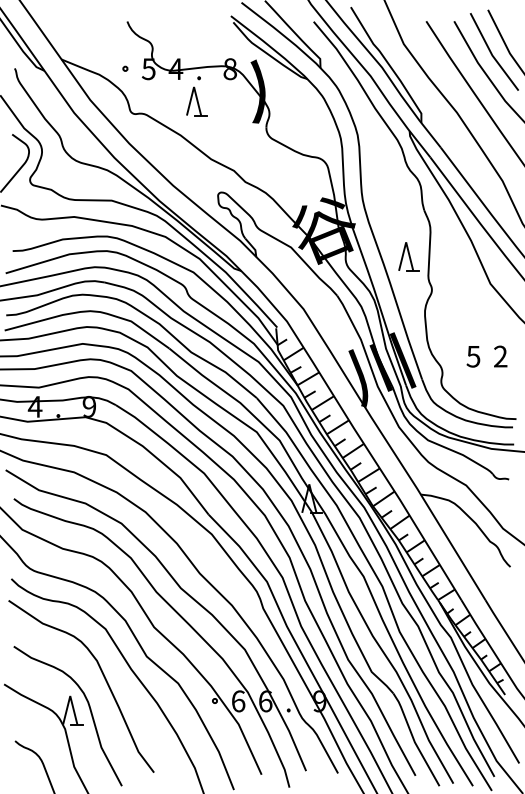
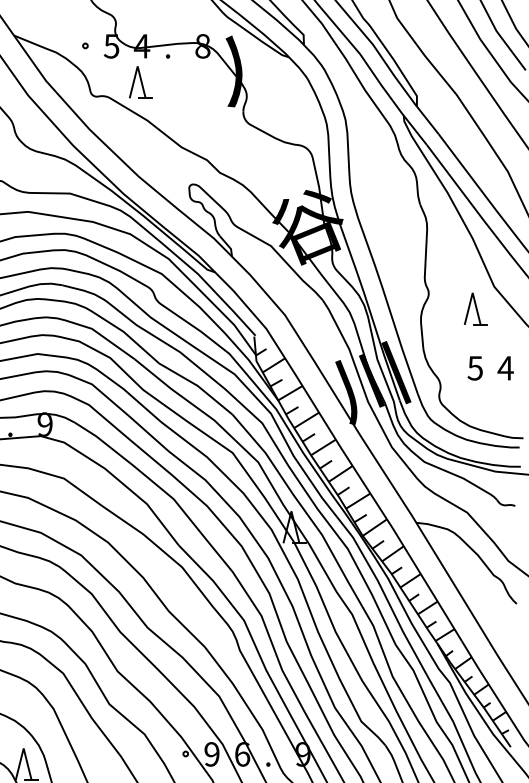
part: (196, 101) -> (140, 82), moved
part: (408, 256) -> (475, 308), moved
text: (500, 356) -> (505, 368), 2 -> 4
text: (238, 701) -> (212, 754), 6 -> 9

